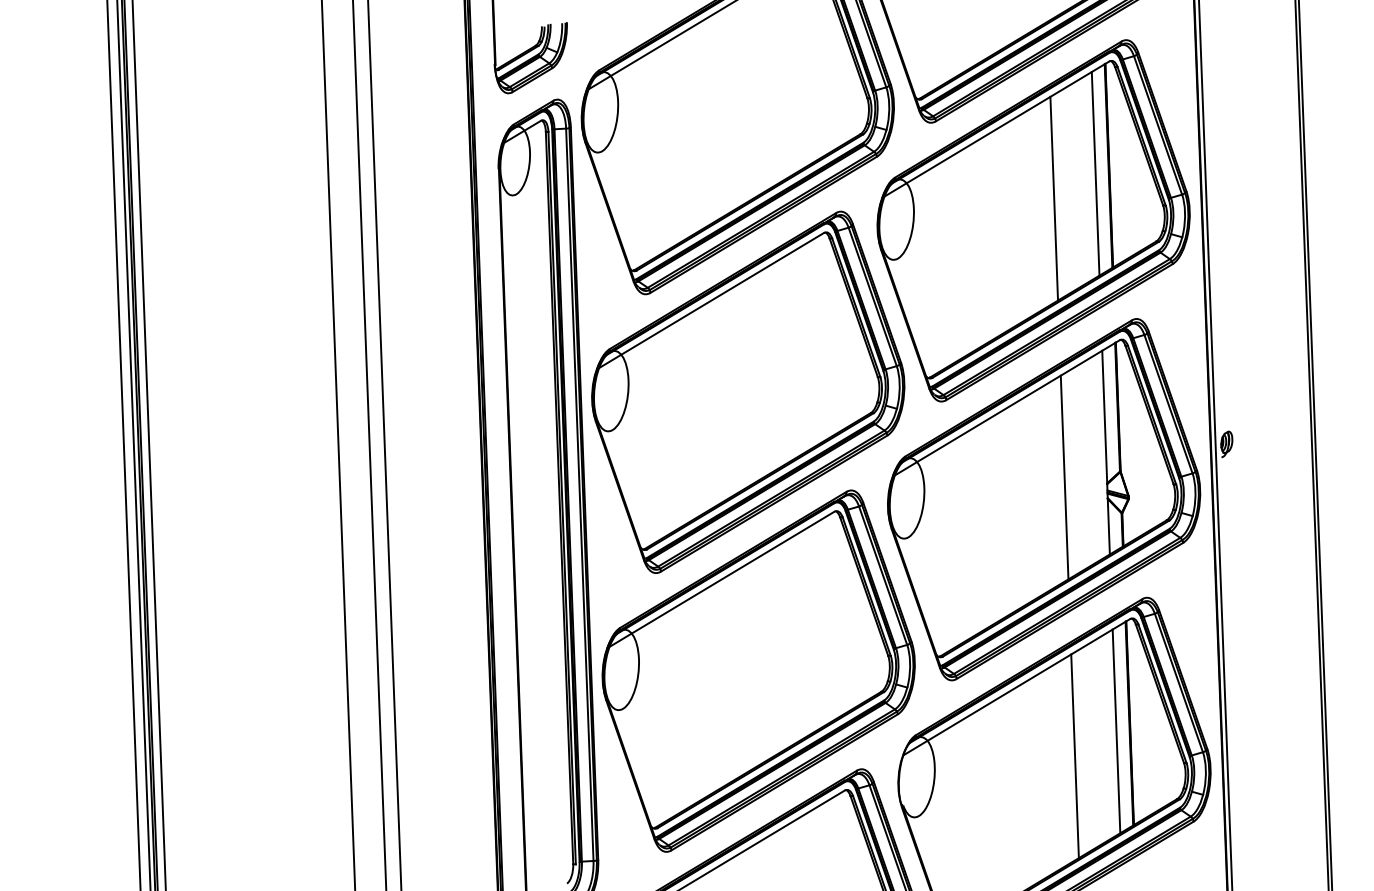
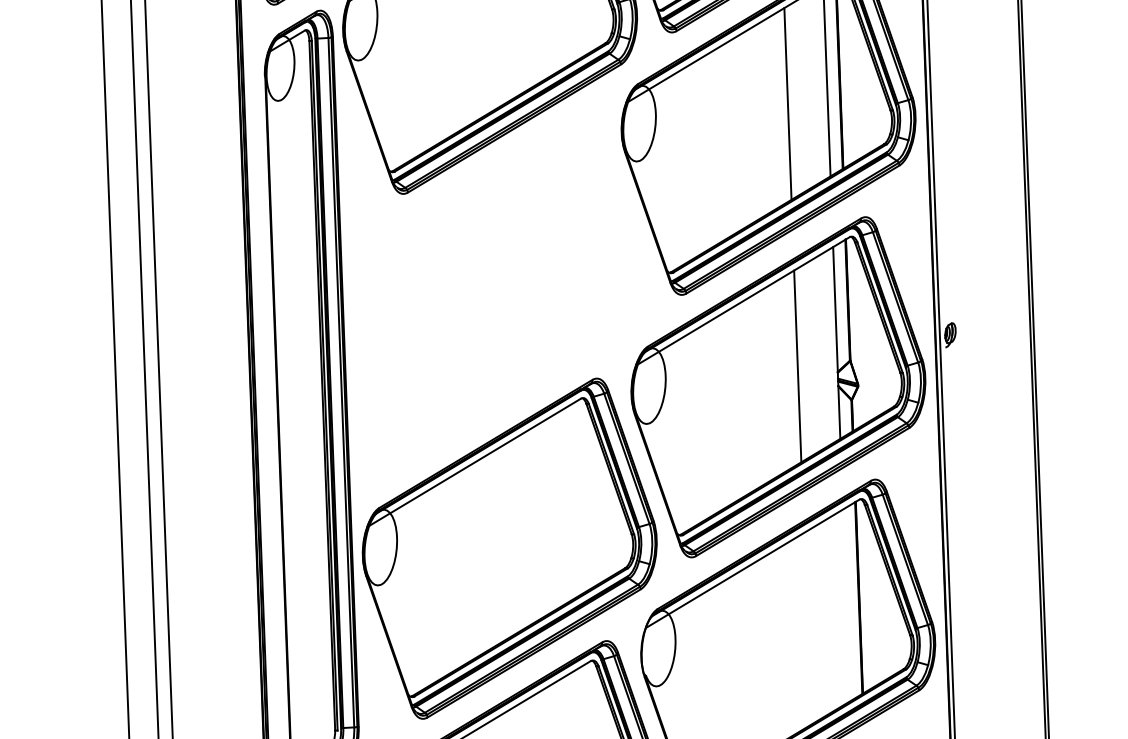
part: (748, 391) -> (500, 285), removed
line: (1116, 731) -> (846, 605), removed
line: (1074, 756) -> (807, 629), removed

